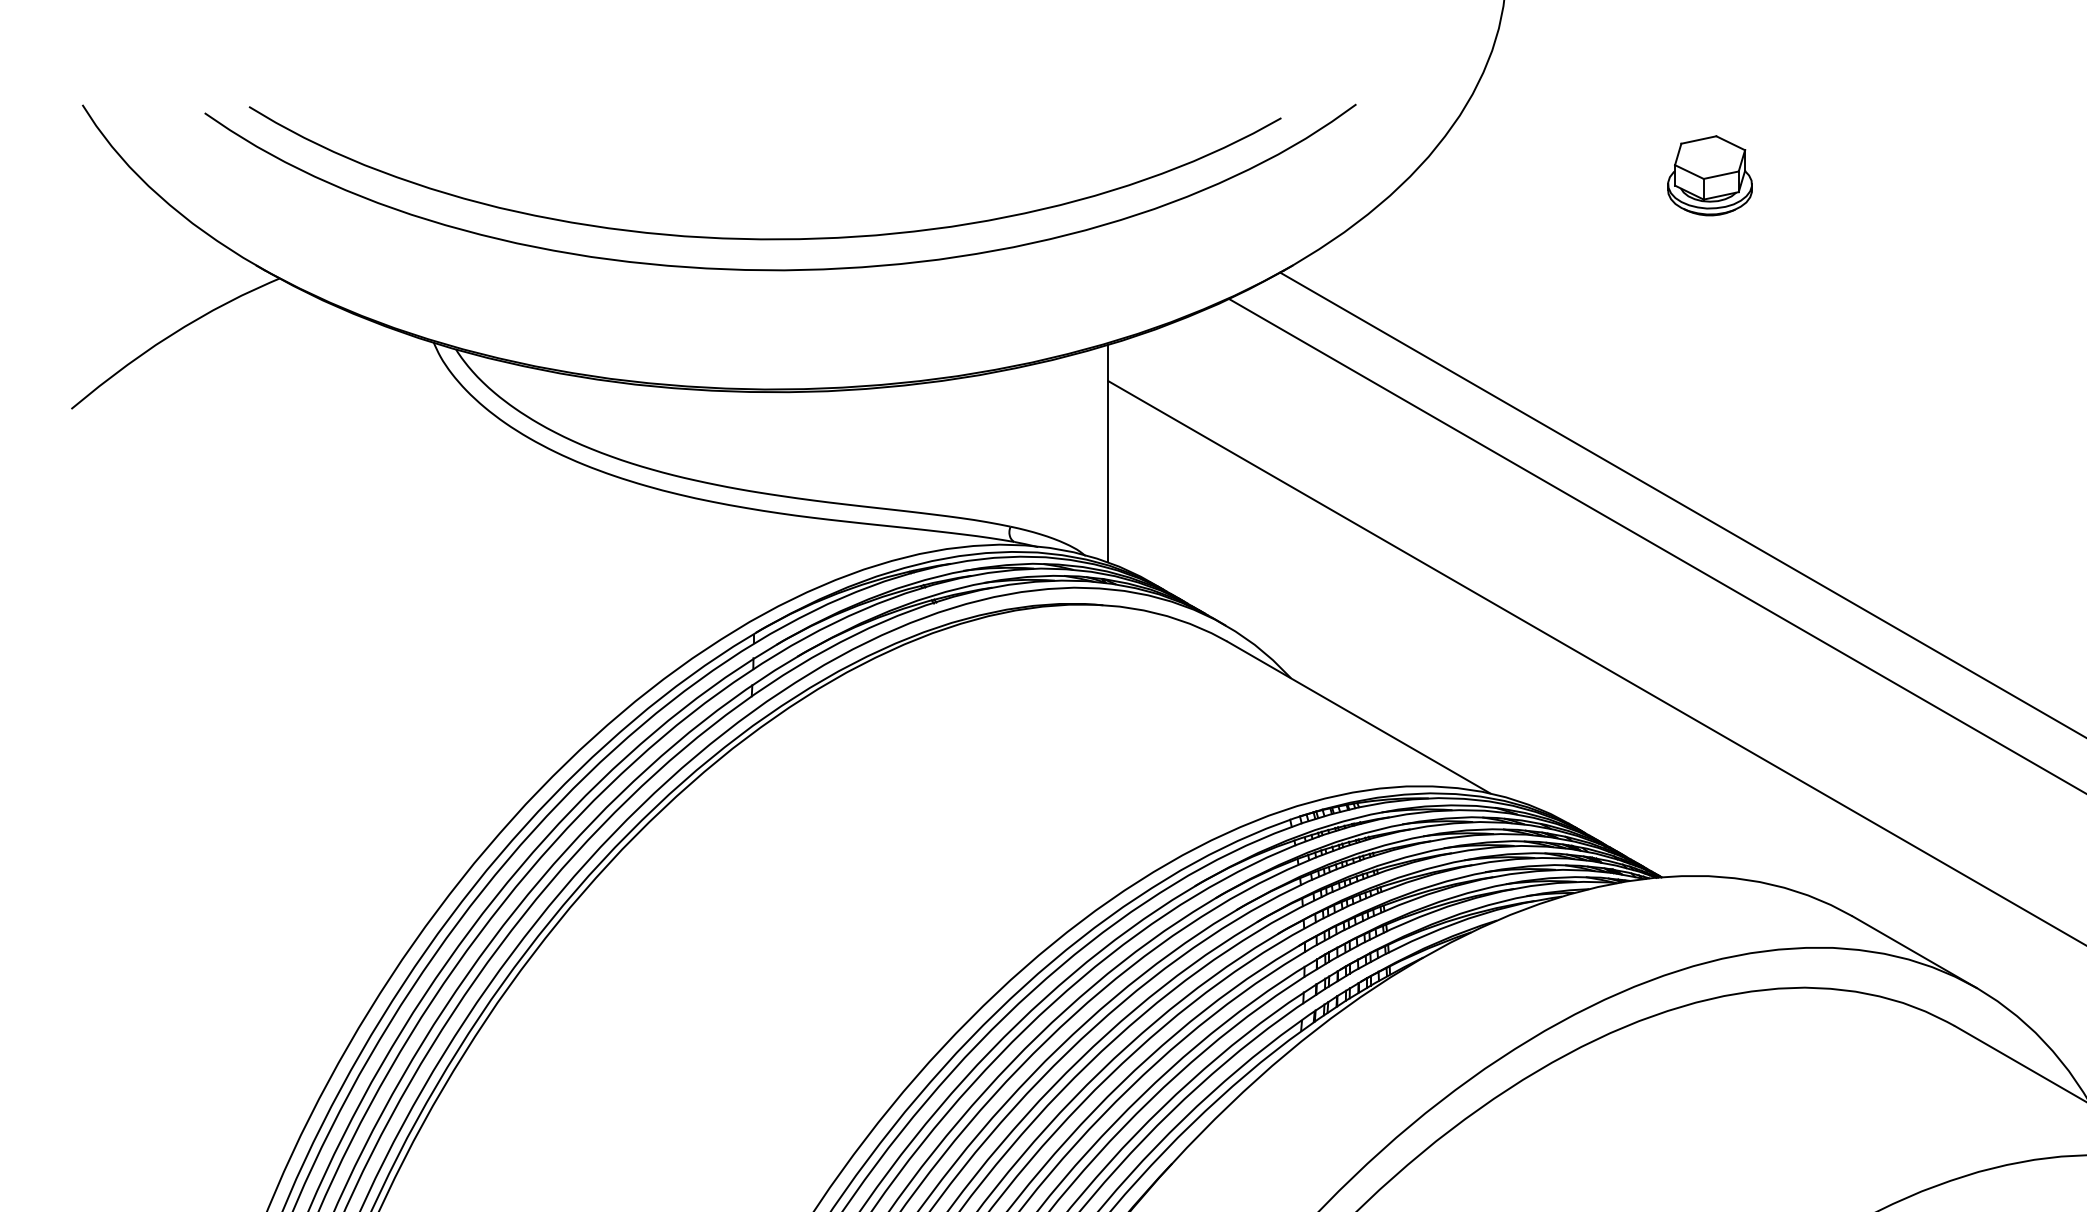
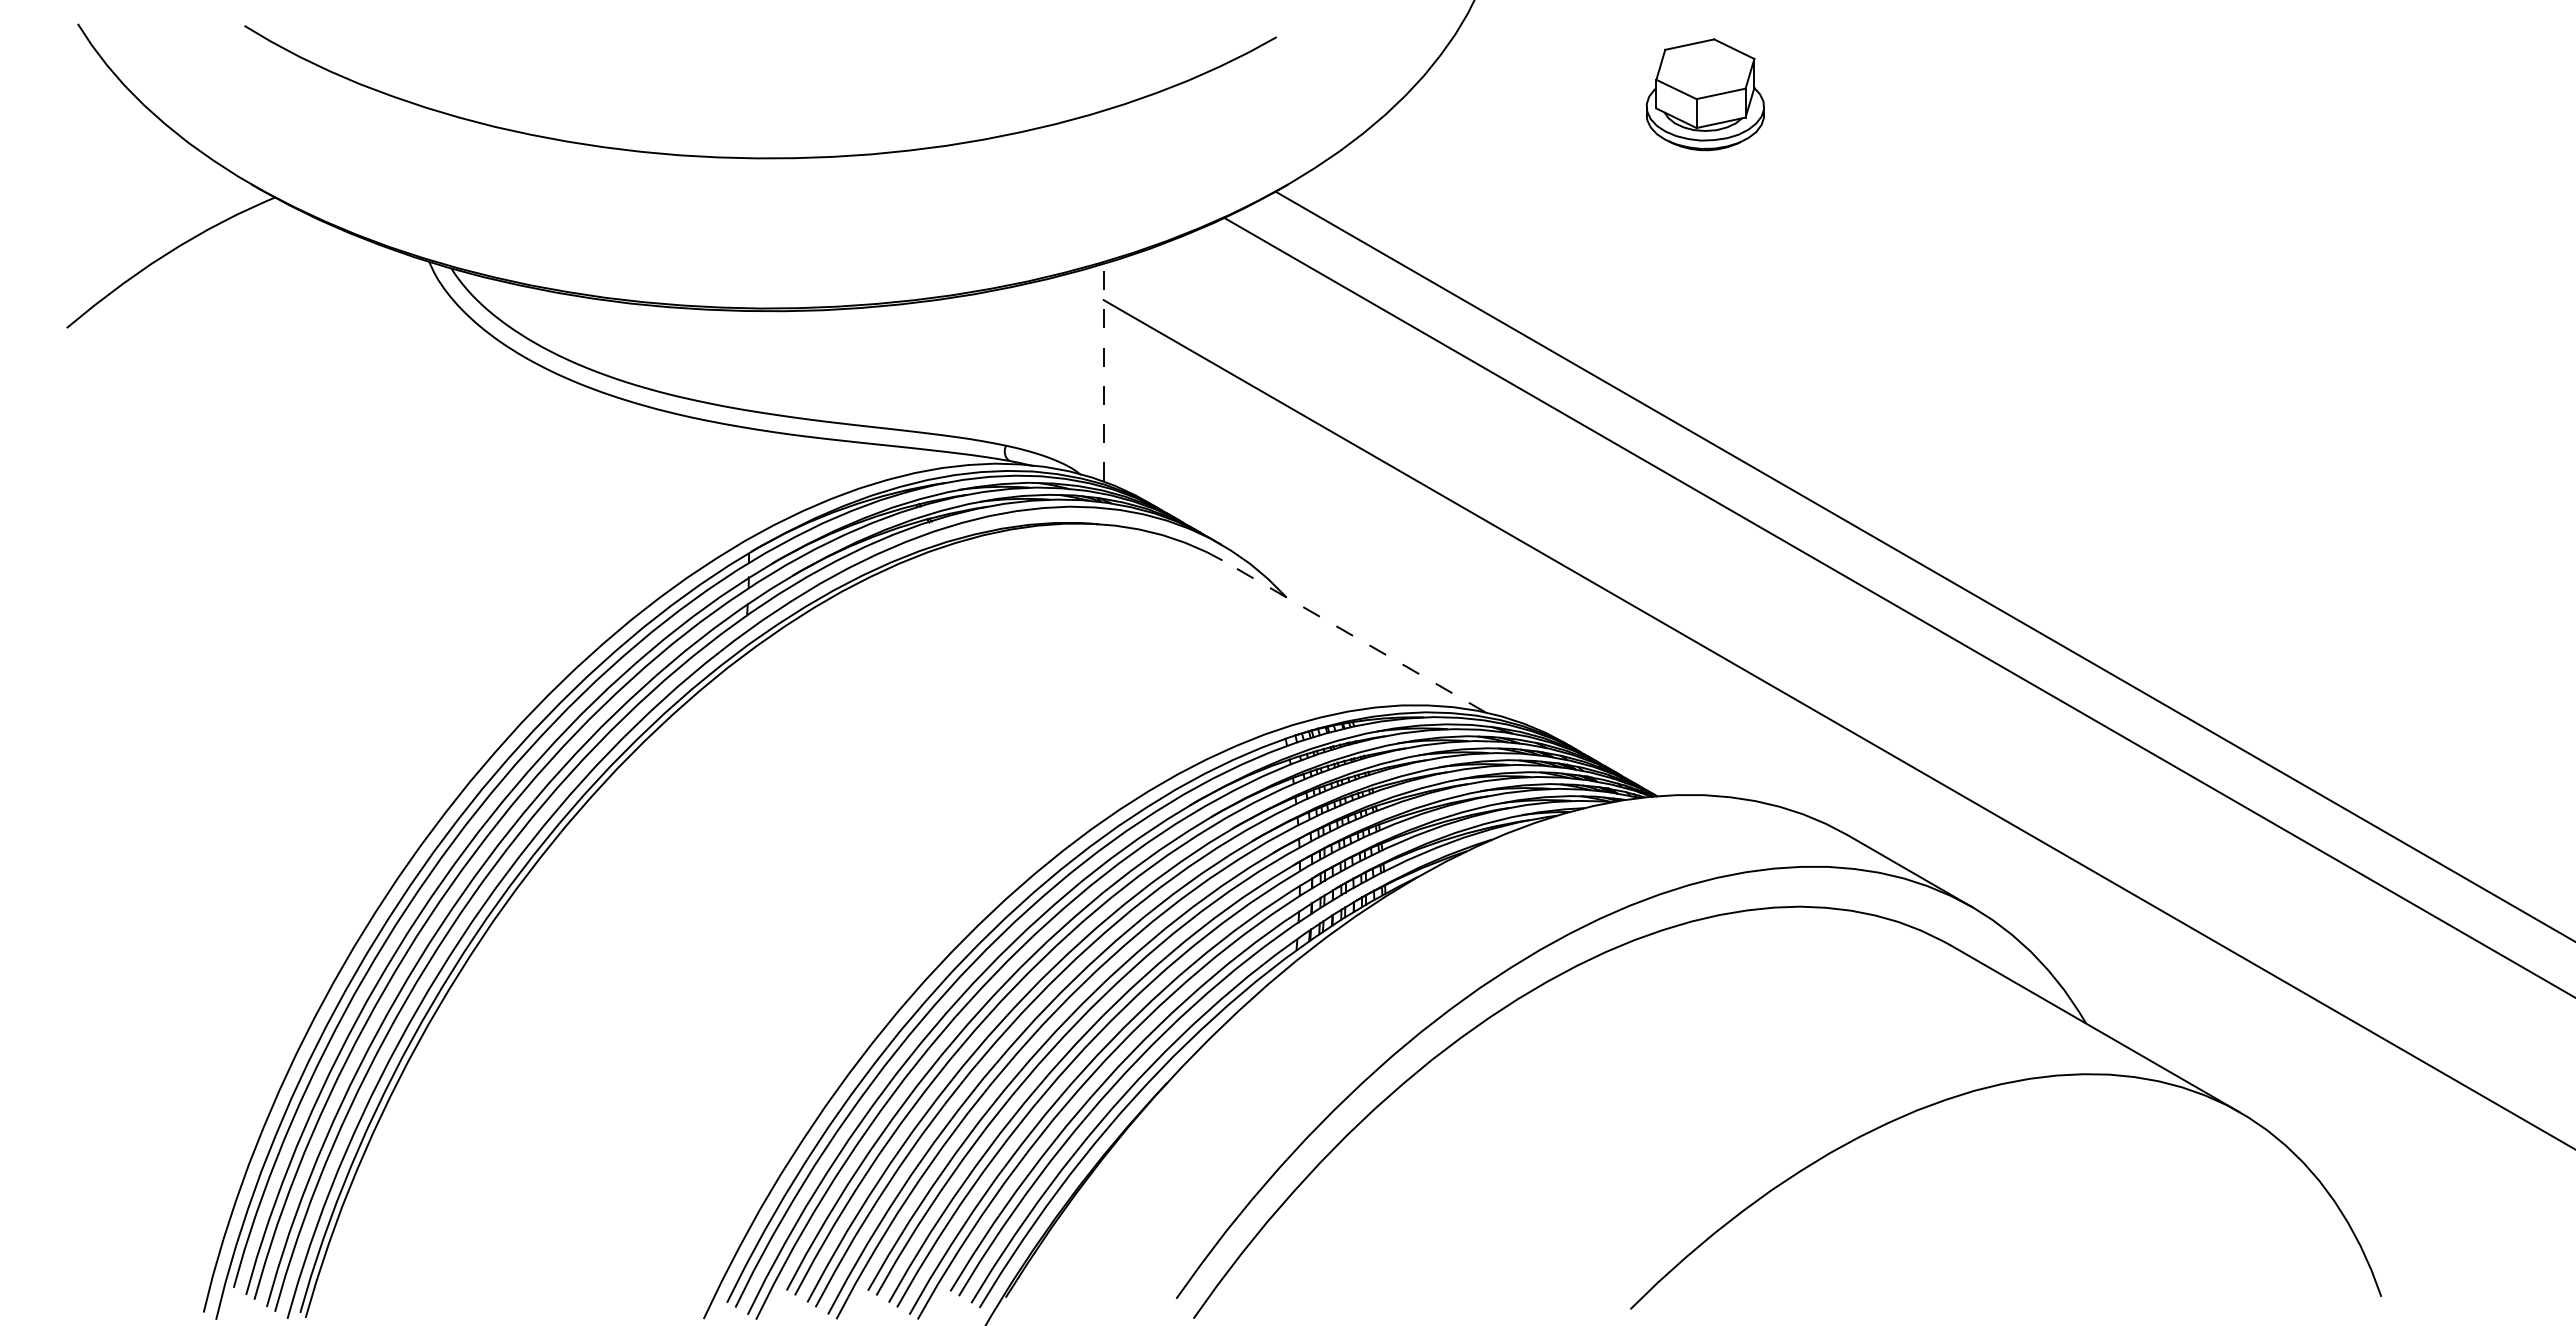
part: (1710, 175) -> (1705, 94), size x1.4
curve: (780, 269) -> (775, 188), removed
line: (1108, 453) -> (1103, 372), solid -> dashed
line: (1358, 717) -> (1353, 636), solid -> dashed

